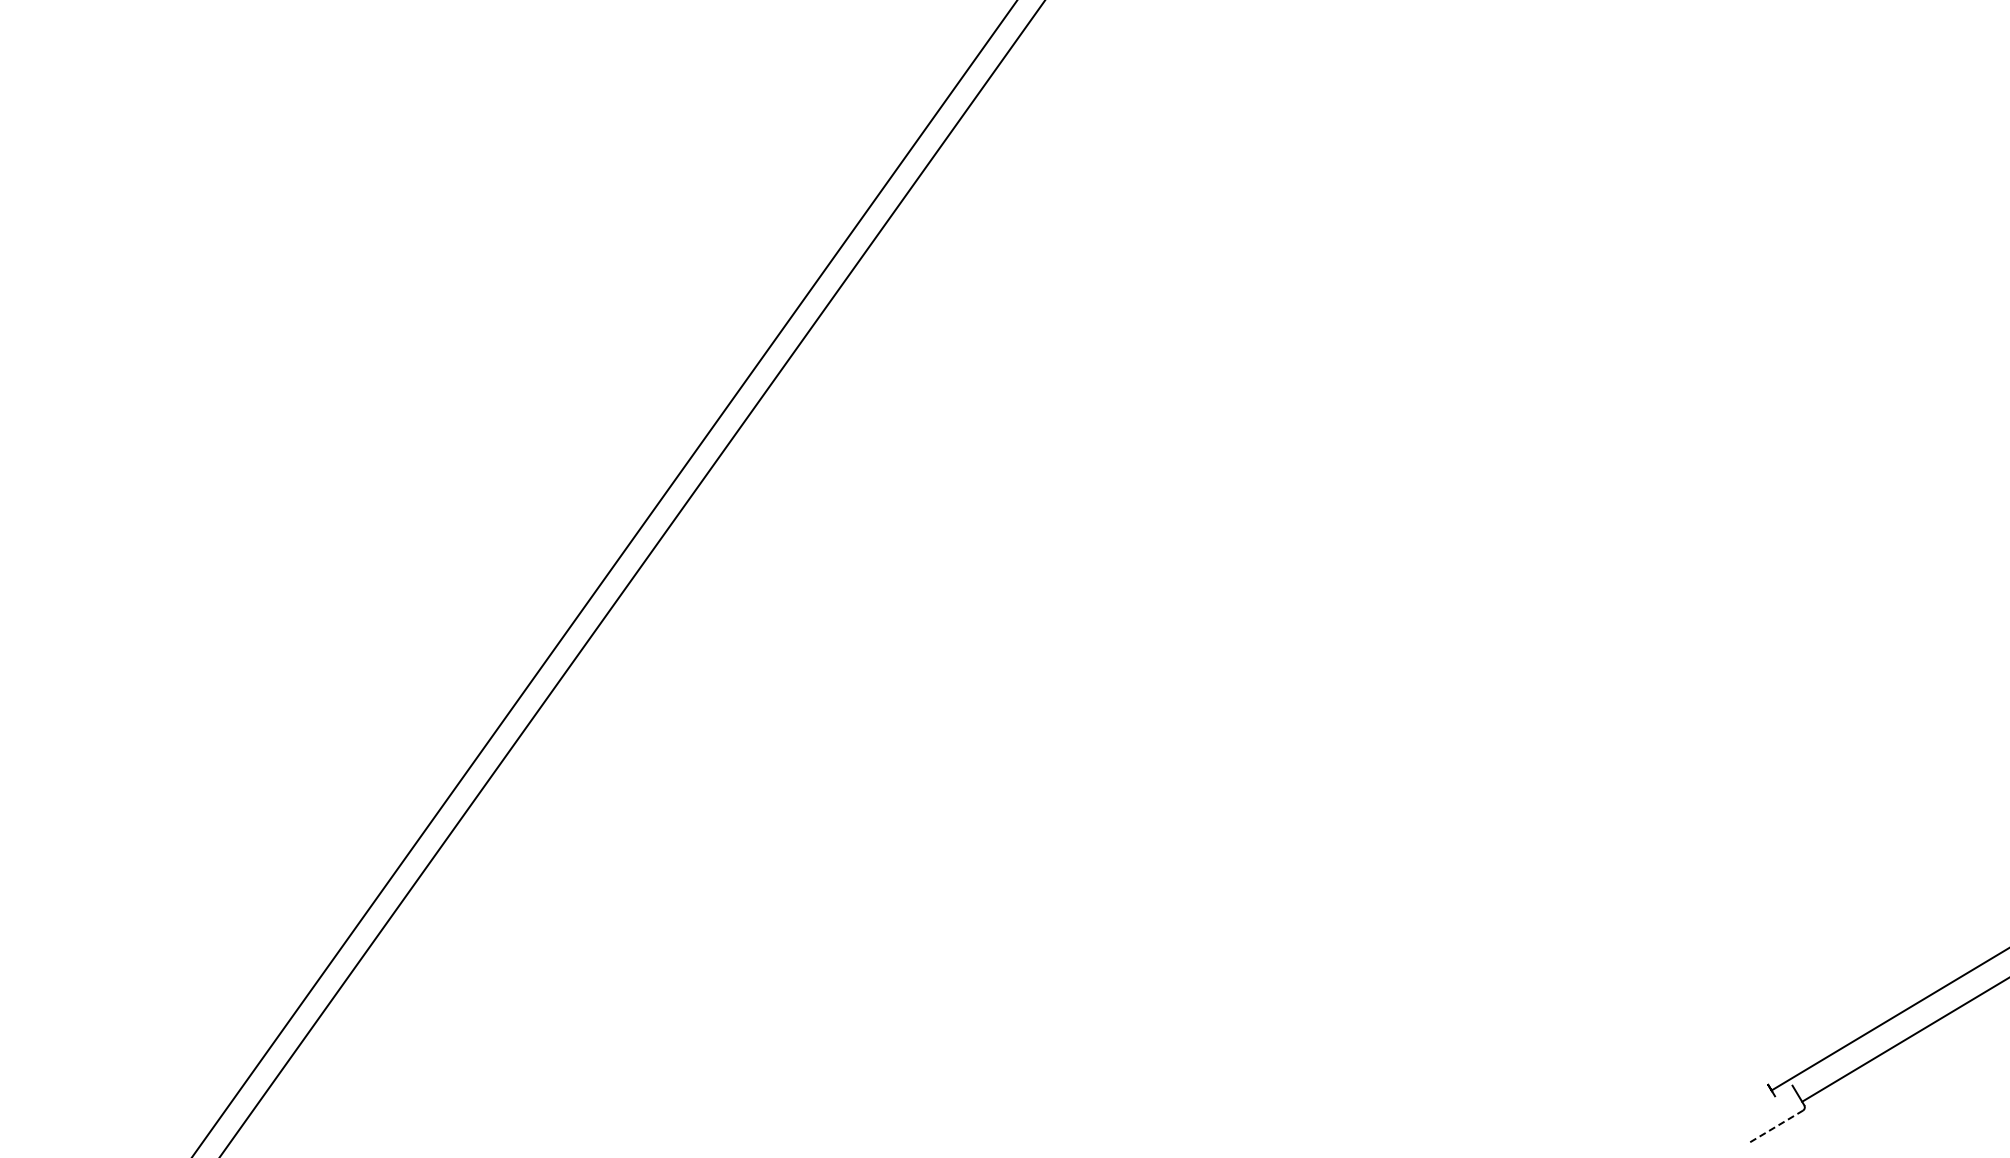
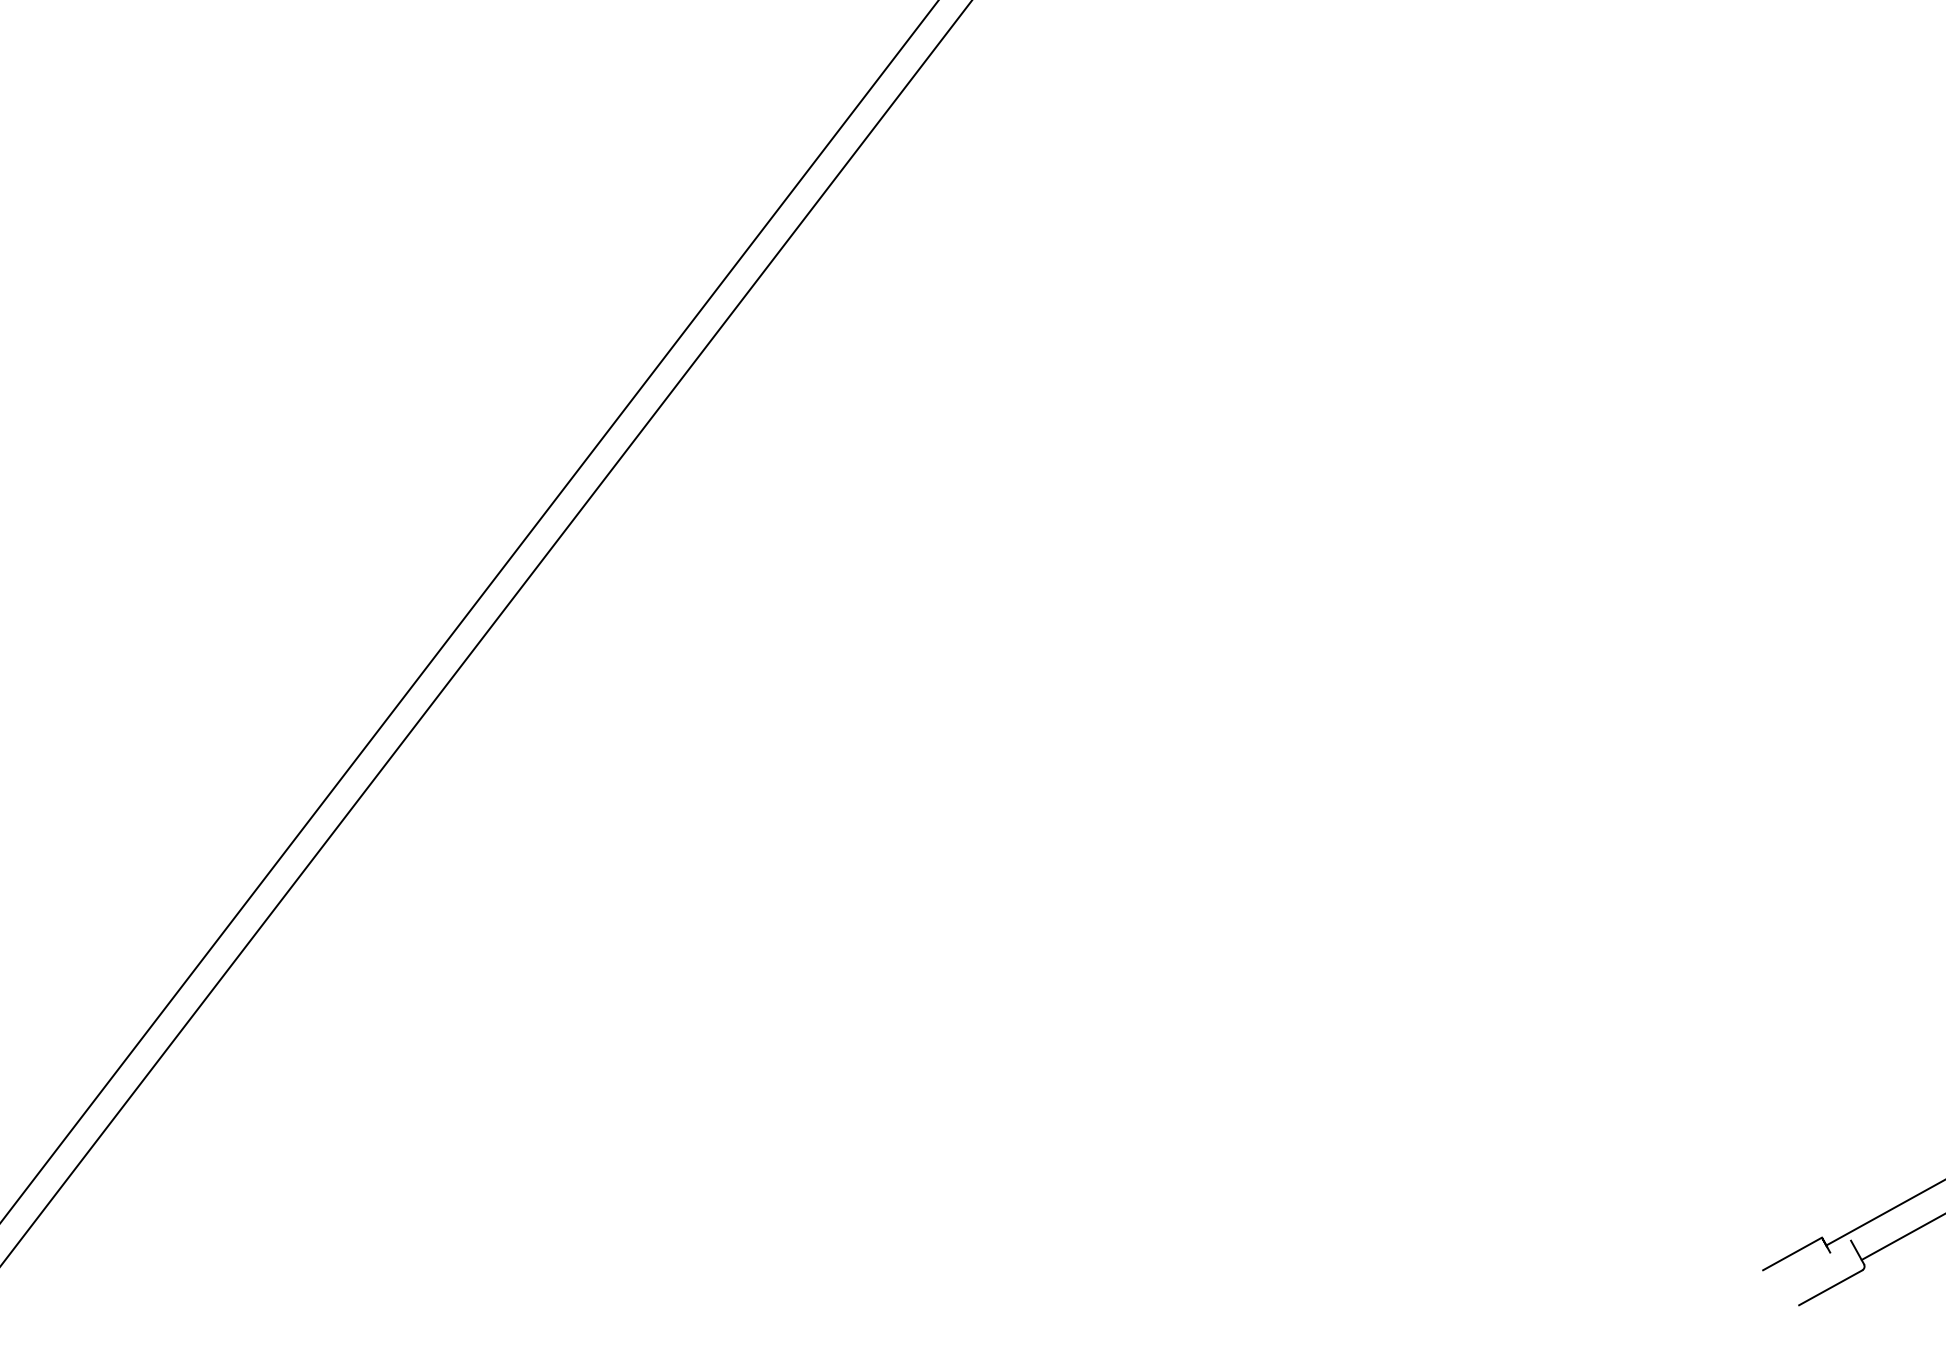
line: (1742, 1098) -> (1791, 1253), added
line: (1776, 1126) -> (1830, 1287), dashed -> solid

